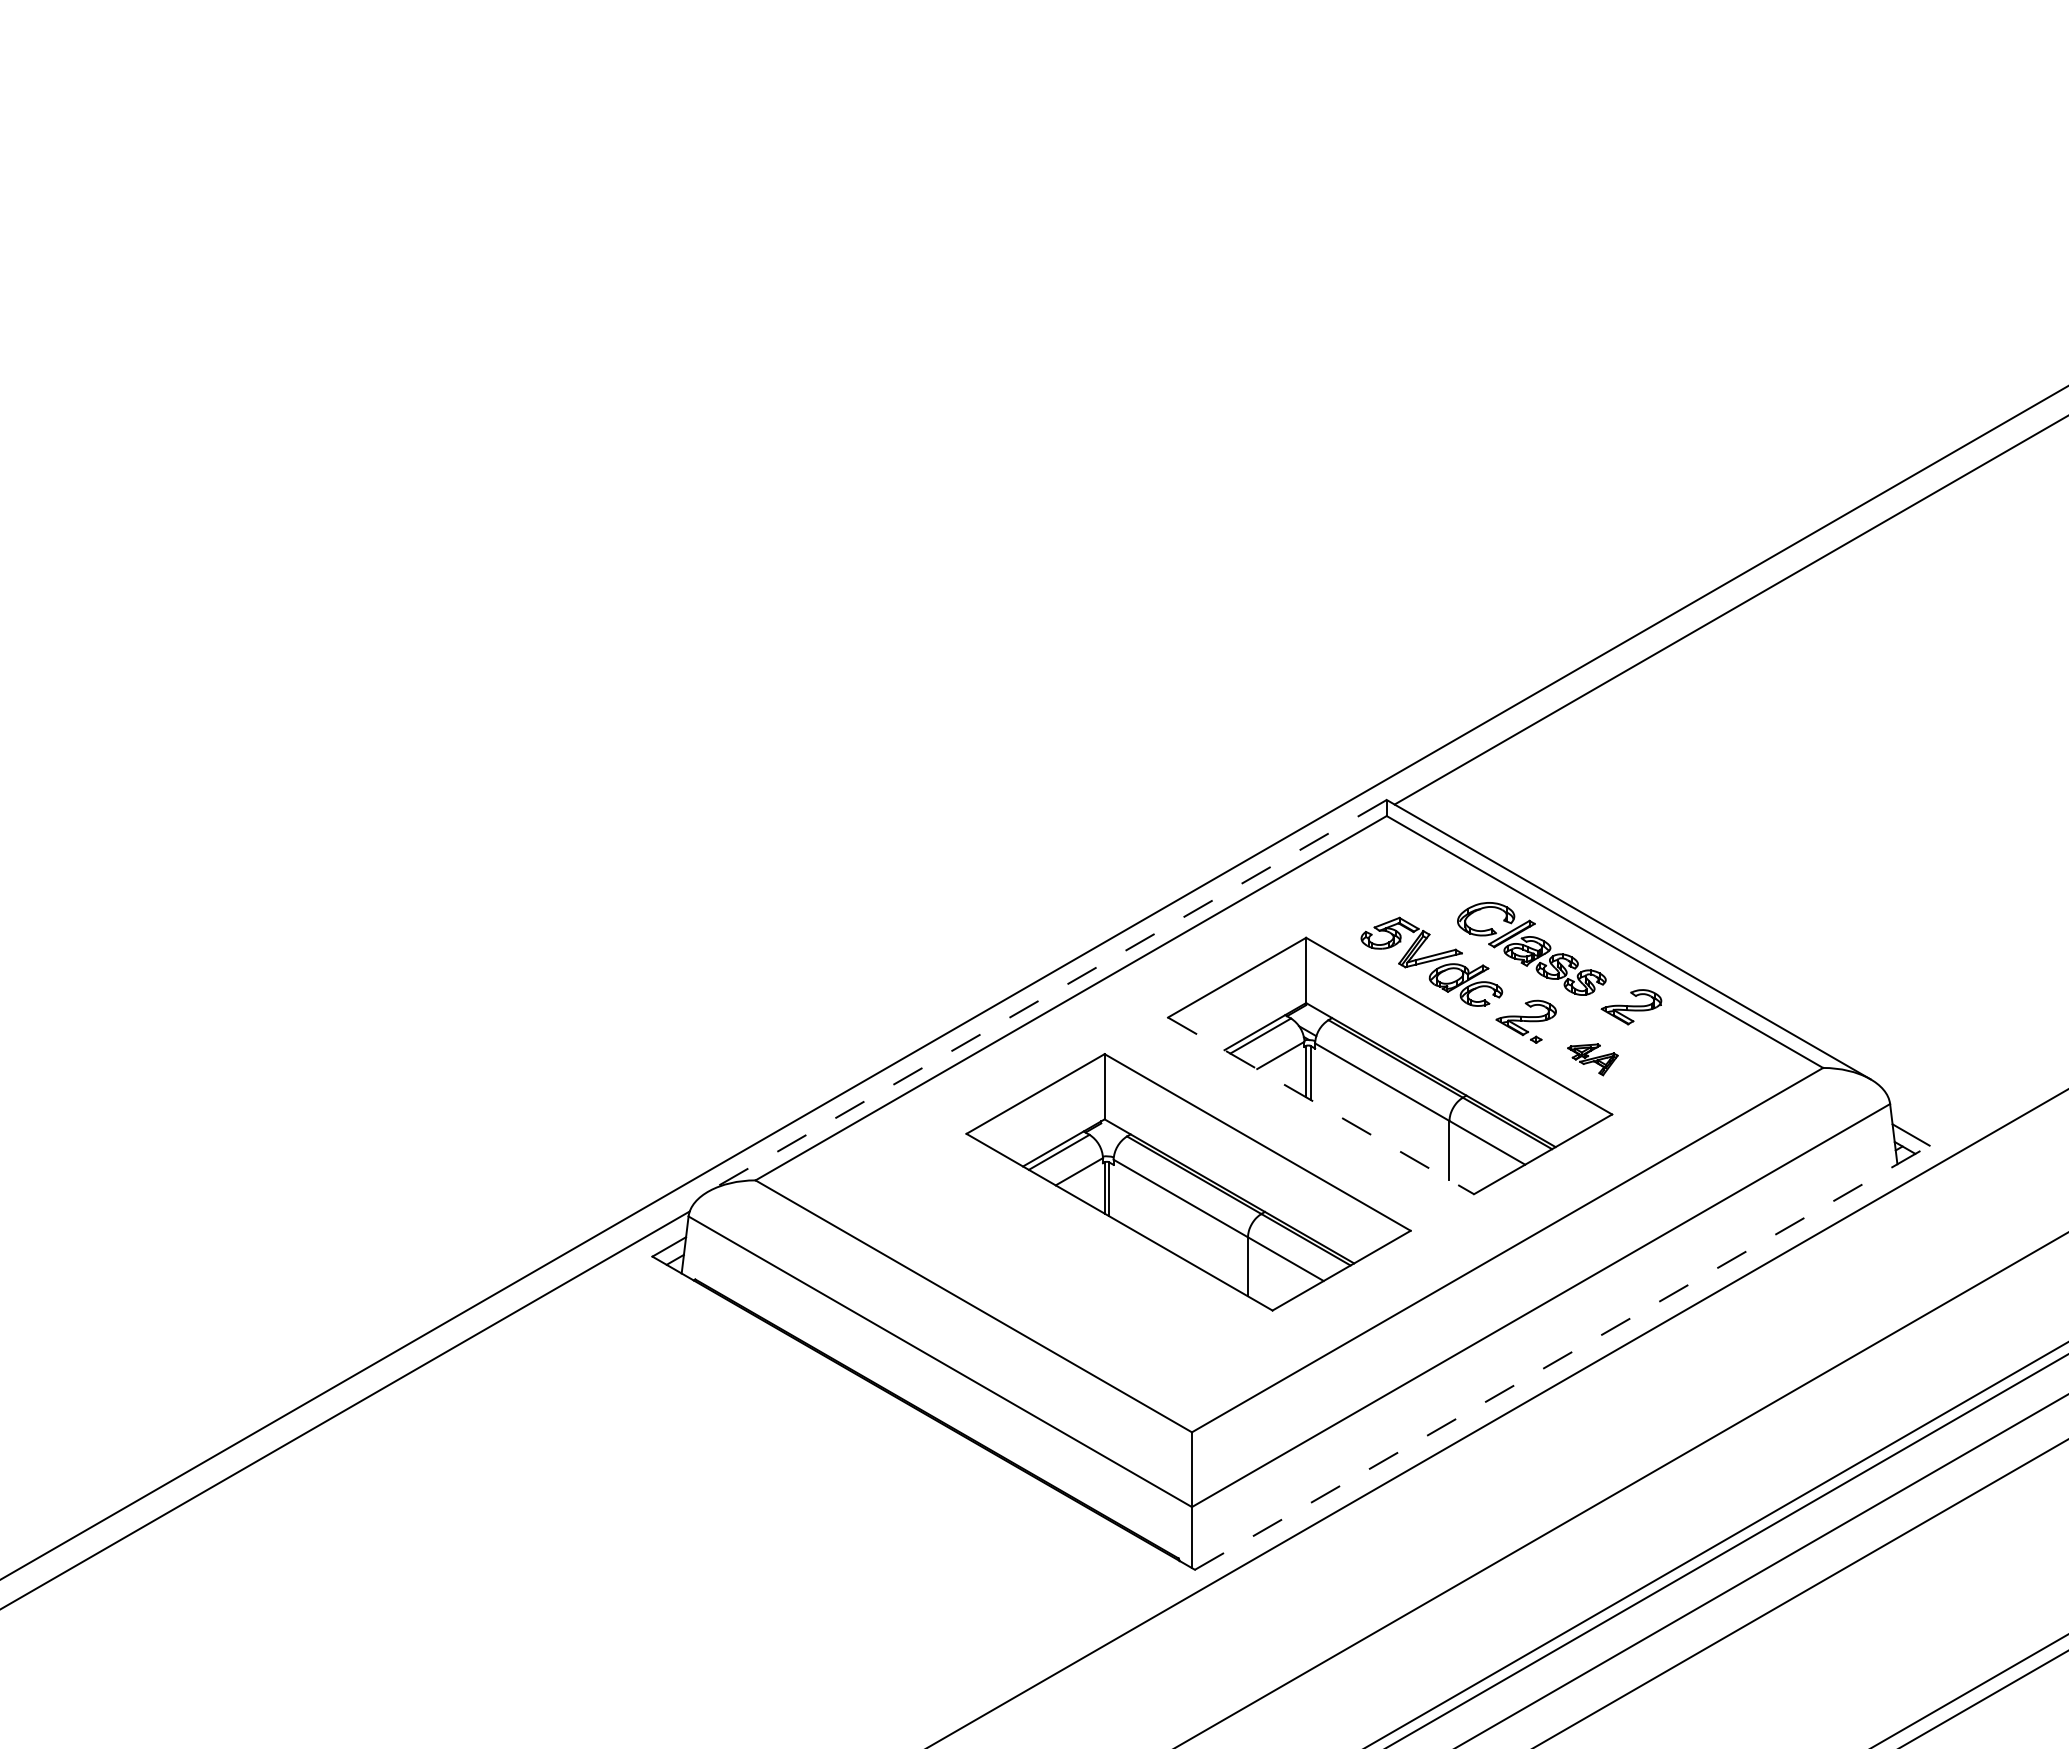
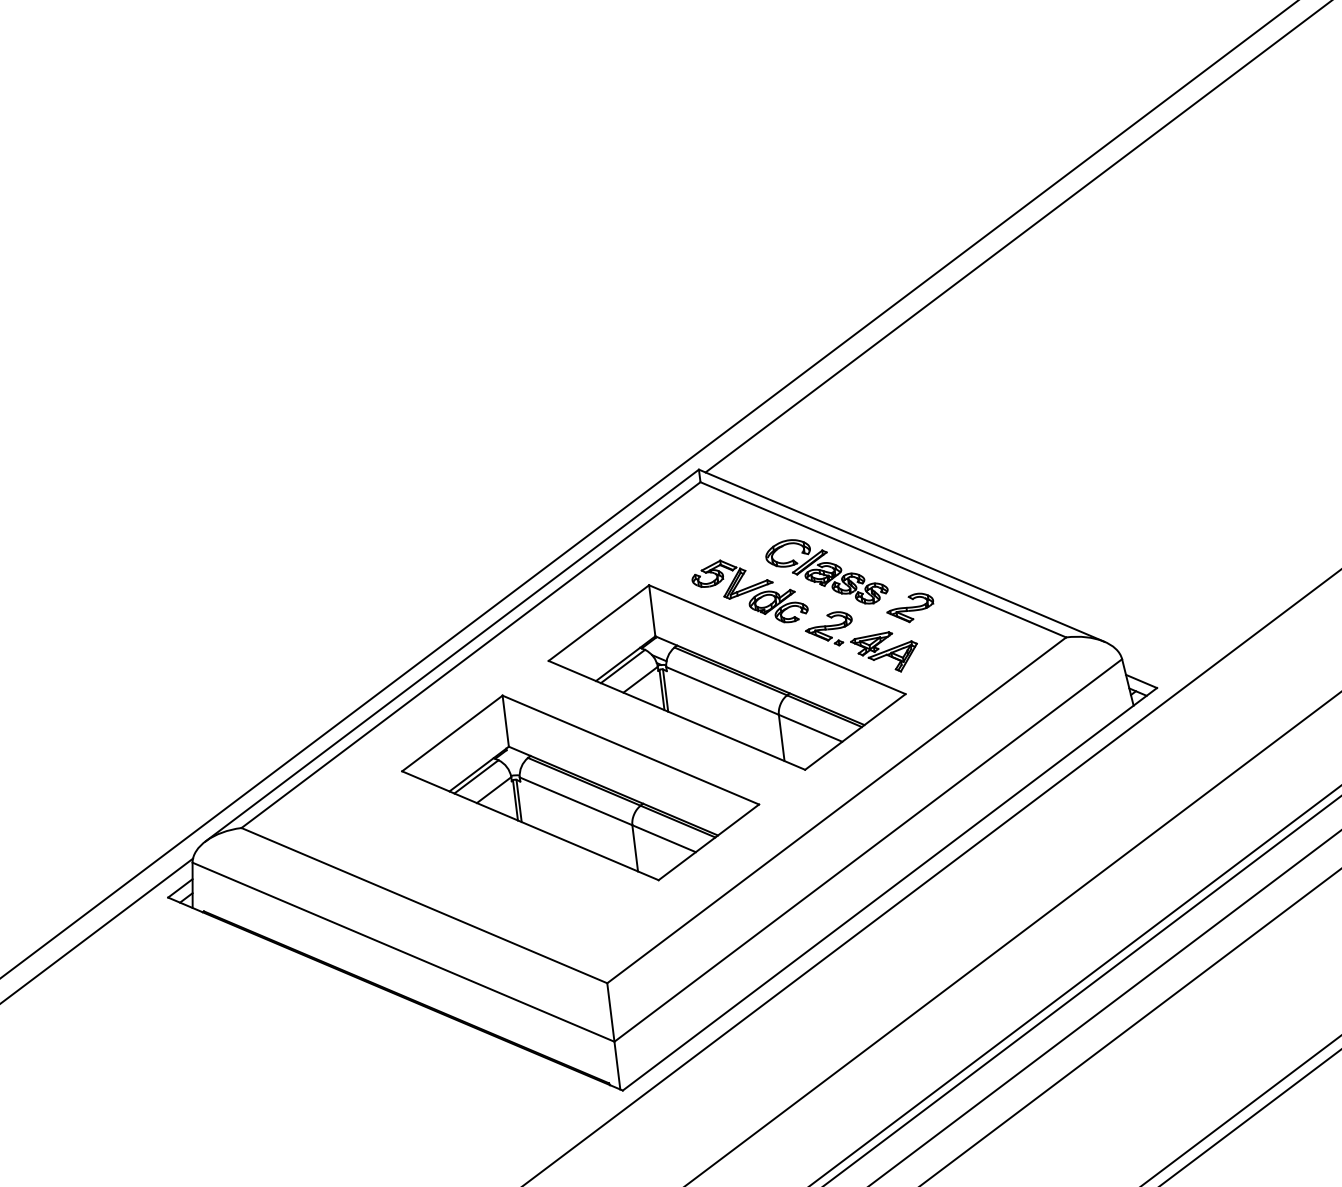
line: (1047, 995) -> (452, 655), dashed -> solid
part: (1592, 1059) -> (884, 652), size x1.67
line: (1321, 1105) -> (677, 715), dashed -> solid
line: (1562, 1357) -> (890, 889), dashed -> solid

